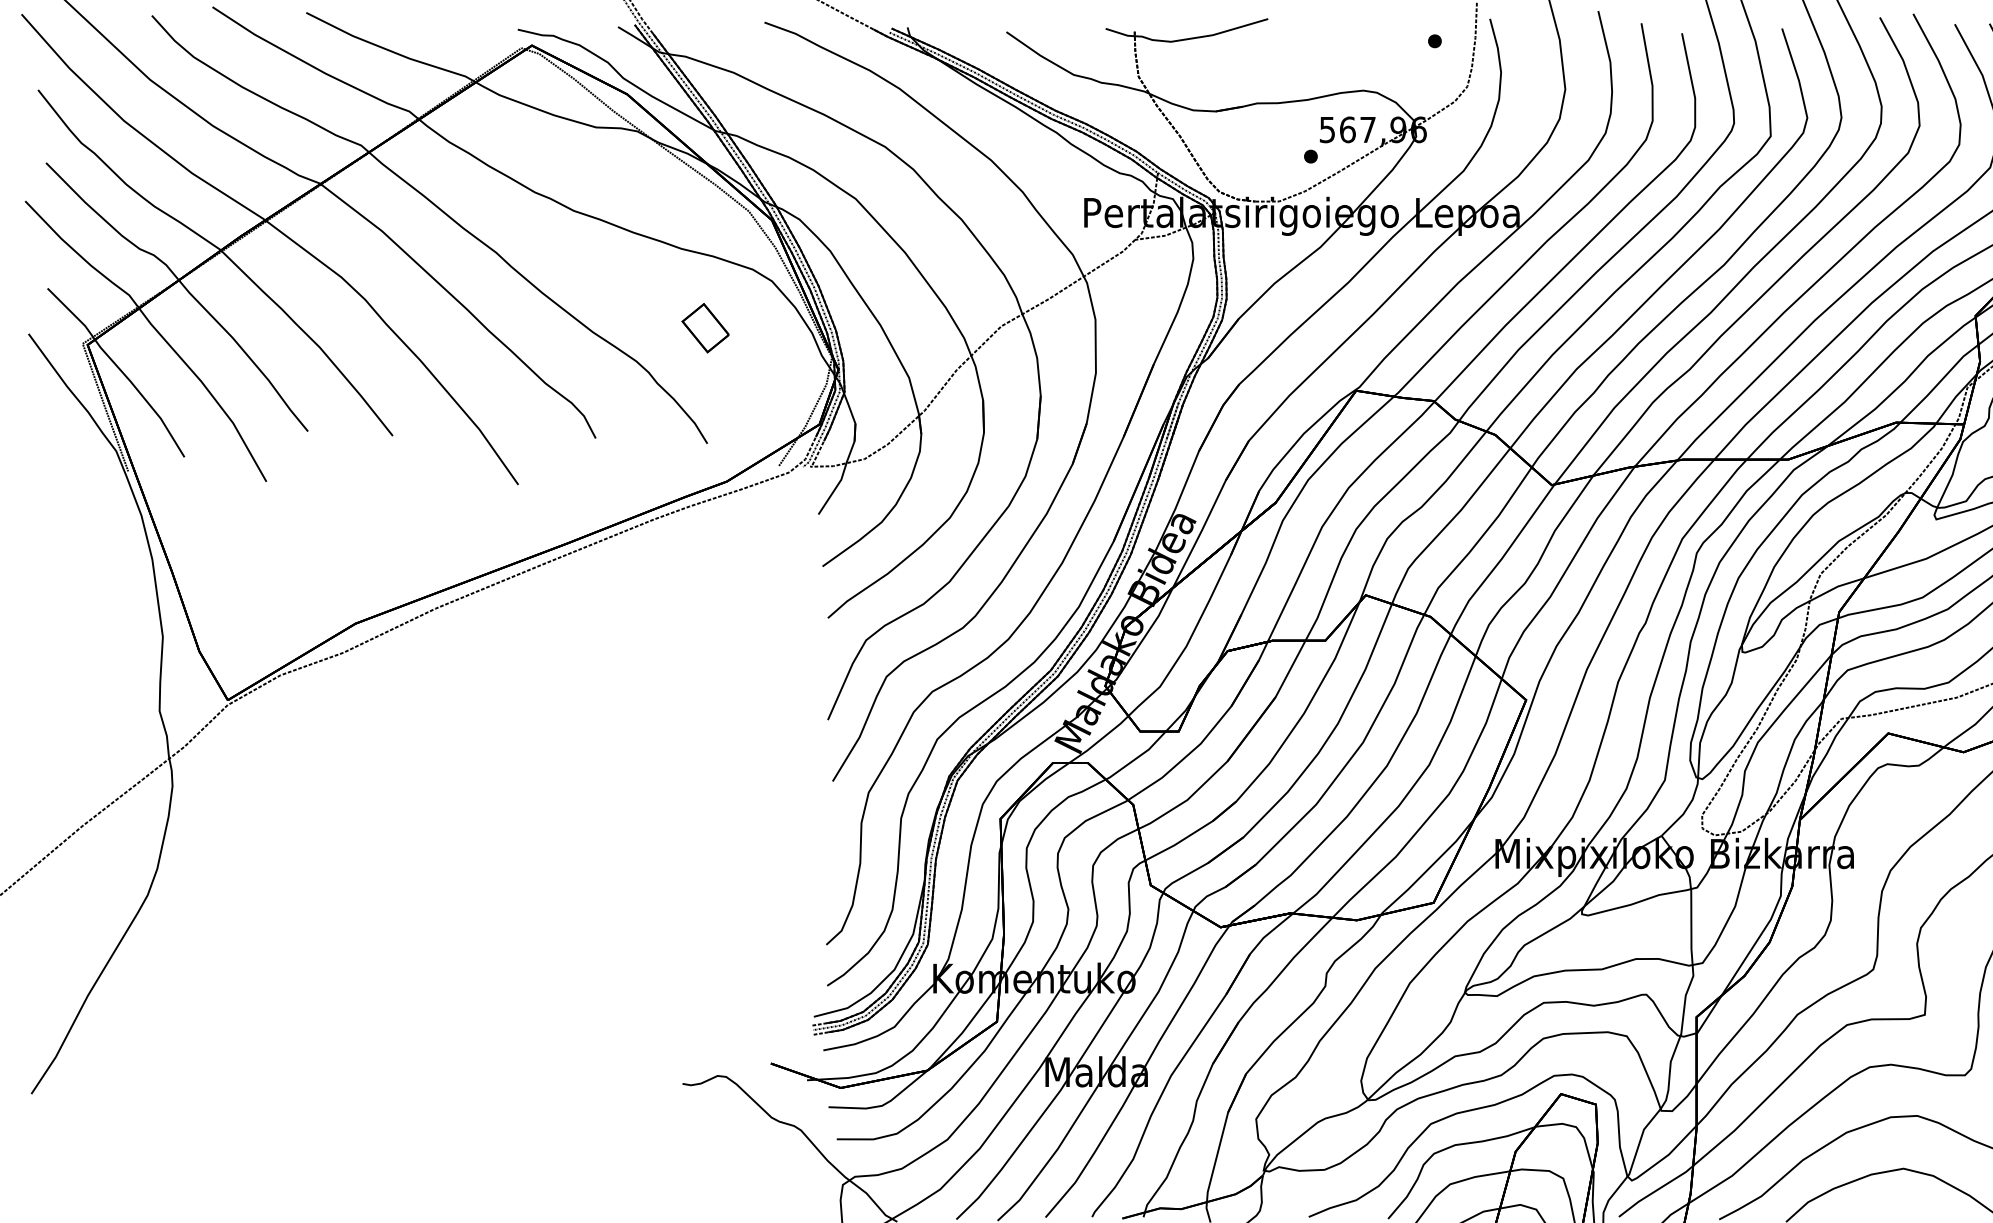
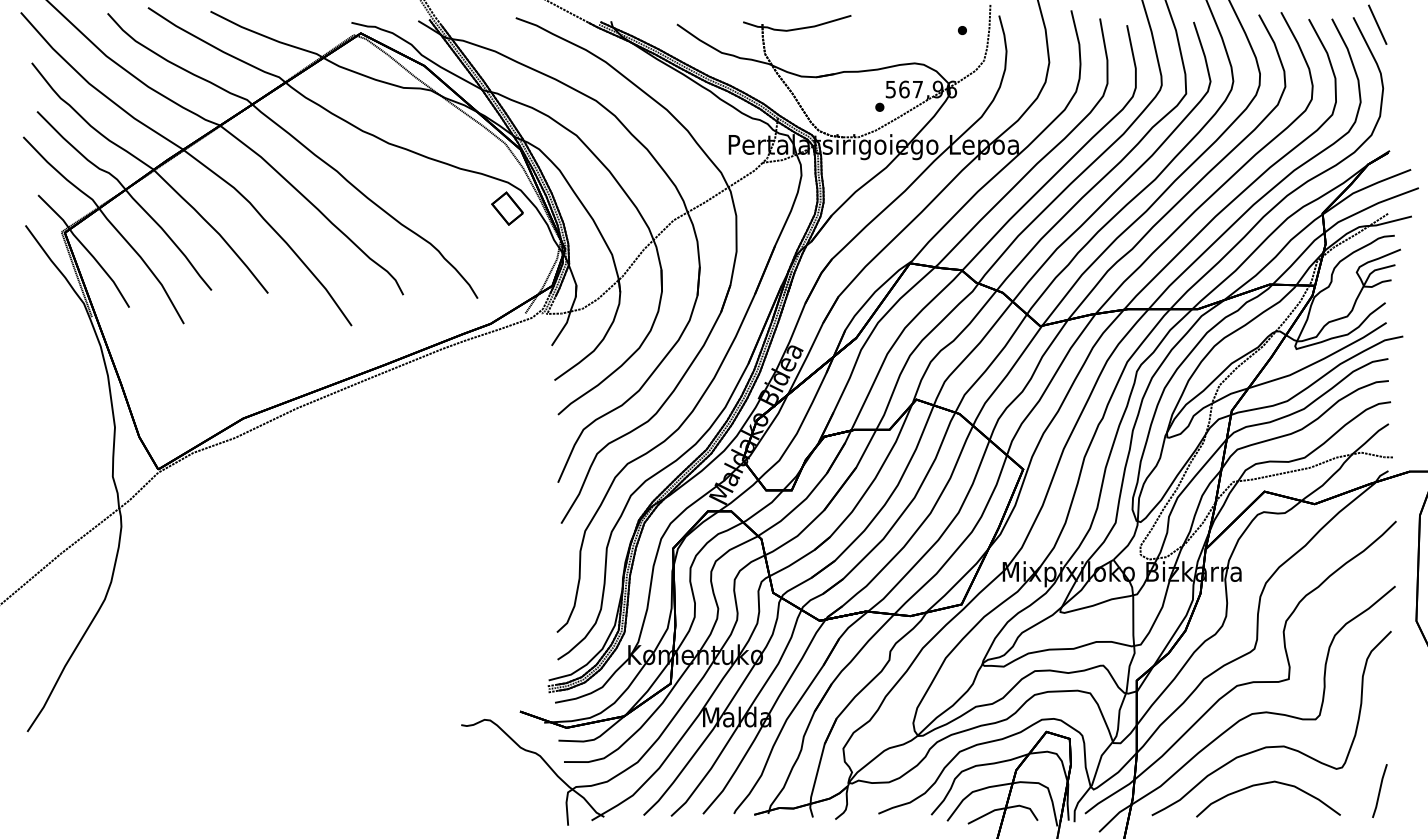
part: (705, 327) -> (507, 208), moved

